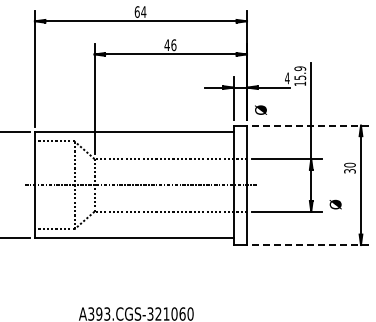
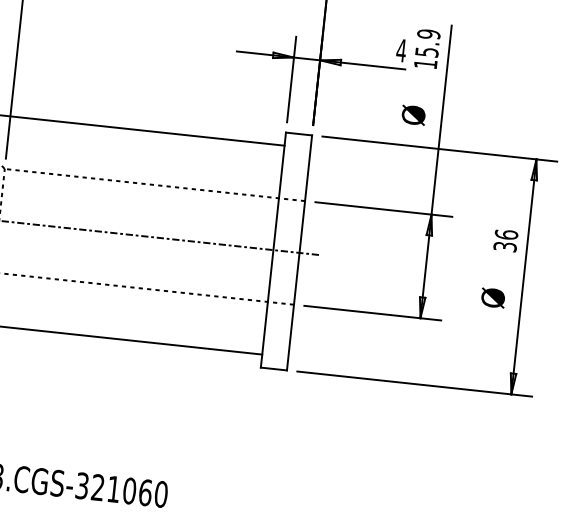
text: (260, 109) -> (412, 113), moved
line: (311, 125) -> (439, 148), dashed -> solid
text: (349, 164) -> (505, 233), 30 -> 36
text: (335, 204) -> (492, 297), moved
line: (311, 245) -> (413, 384), dashed -> solid

